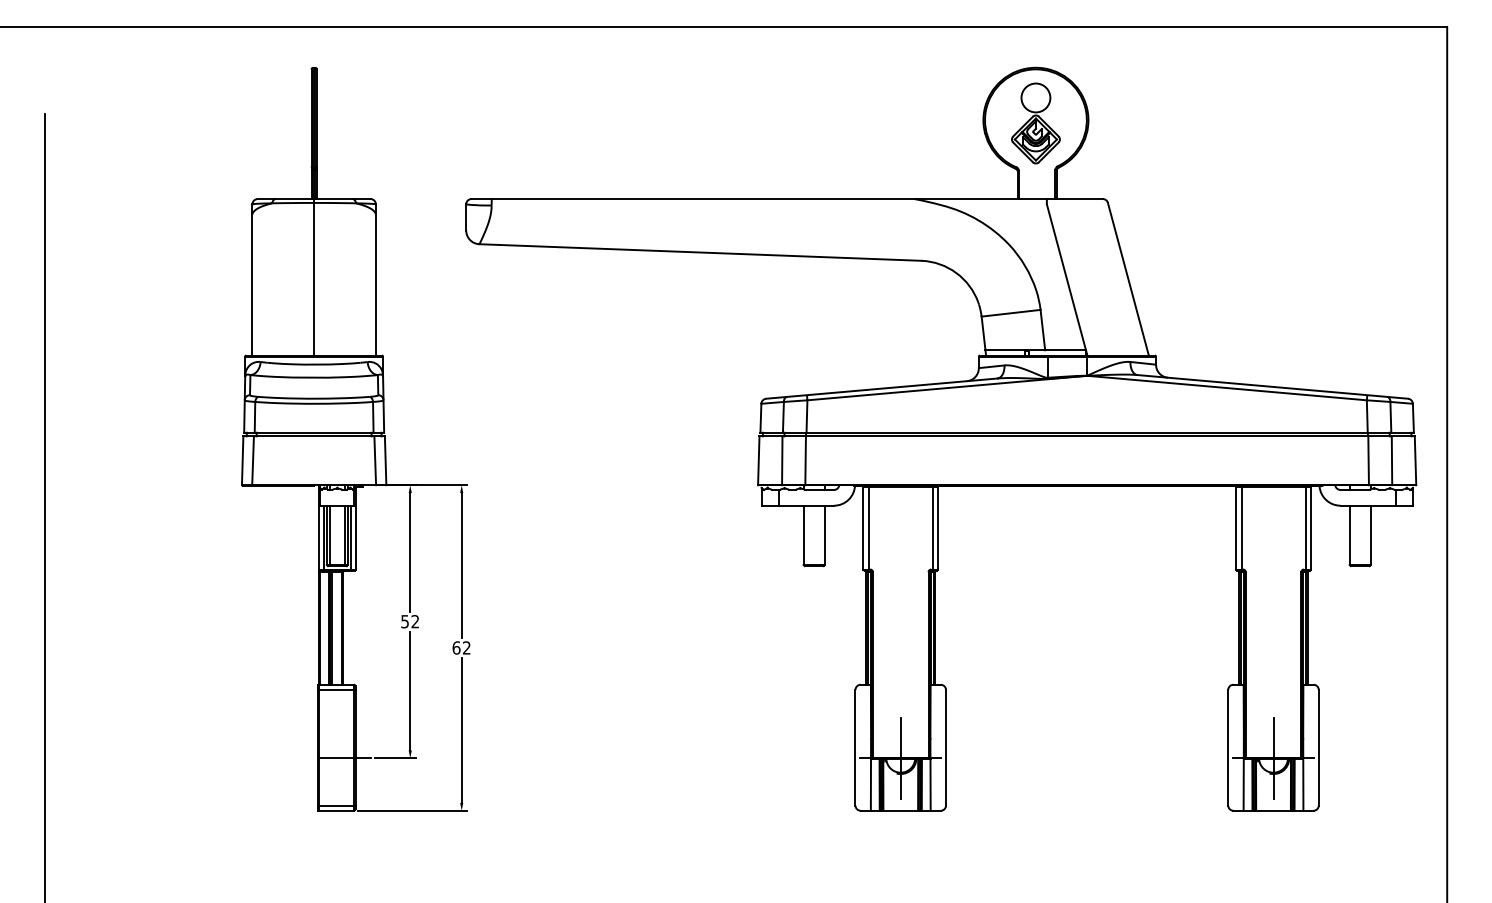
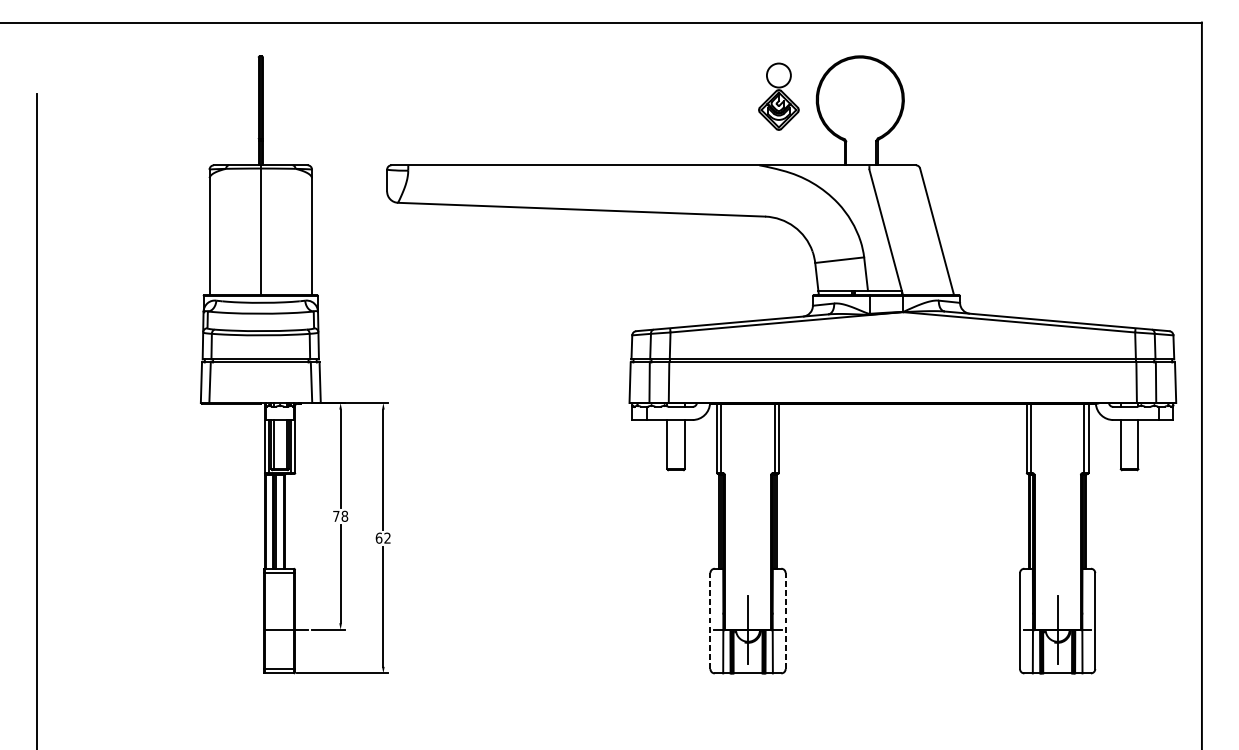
part: (1035, 123) -> (778, 96), moved
text: (410, 621) -> (340, 516), 52 -> 78
line: (855, 747) -> (710, 620), solid -> dashed
line: (946, 747) -> (786, 620), solid -> dashed

